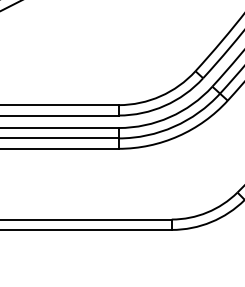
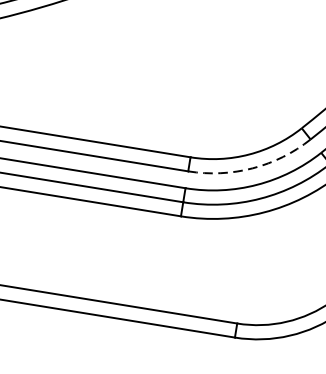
arc: (164, 105) -> (252, 167), solid -> dashed

